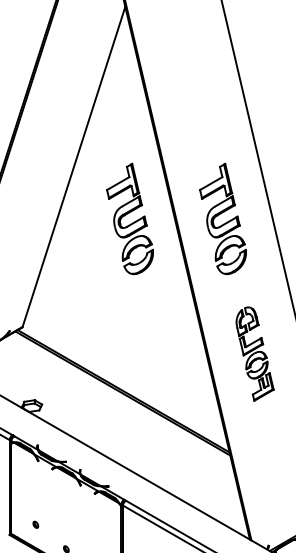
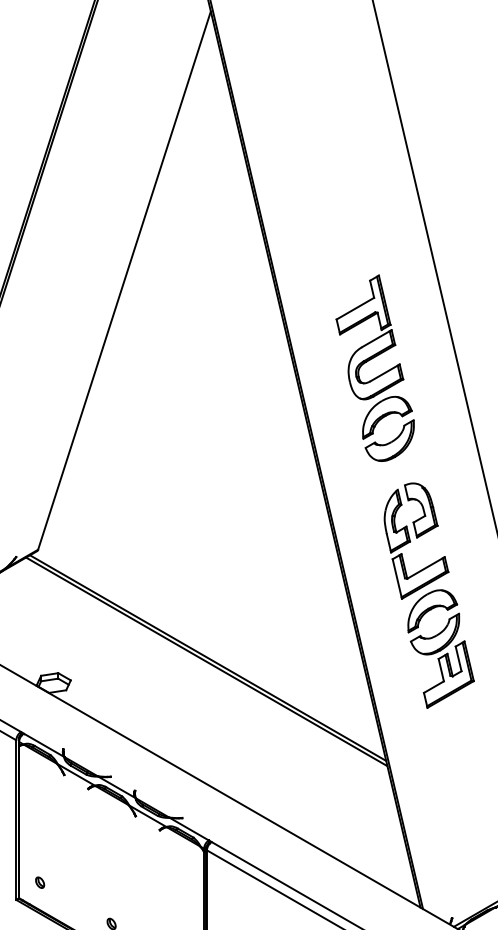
part: (129, 218) -> (217, 367), removed
part: (254, 353) -> (428, 594), size x1.43
part: (35, 524) -> (39, 882), moved

